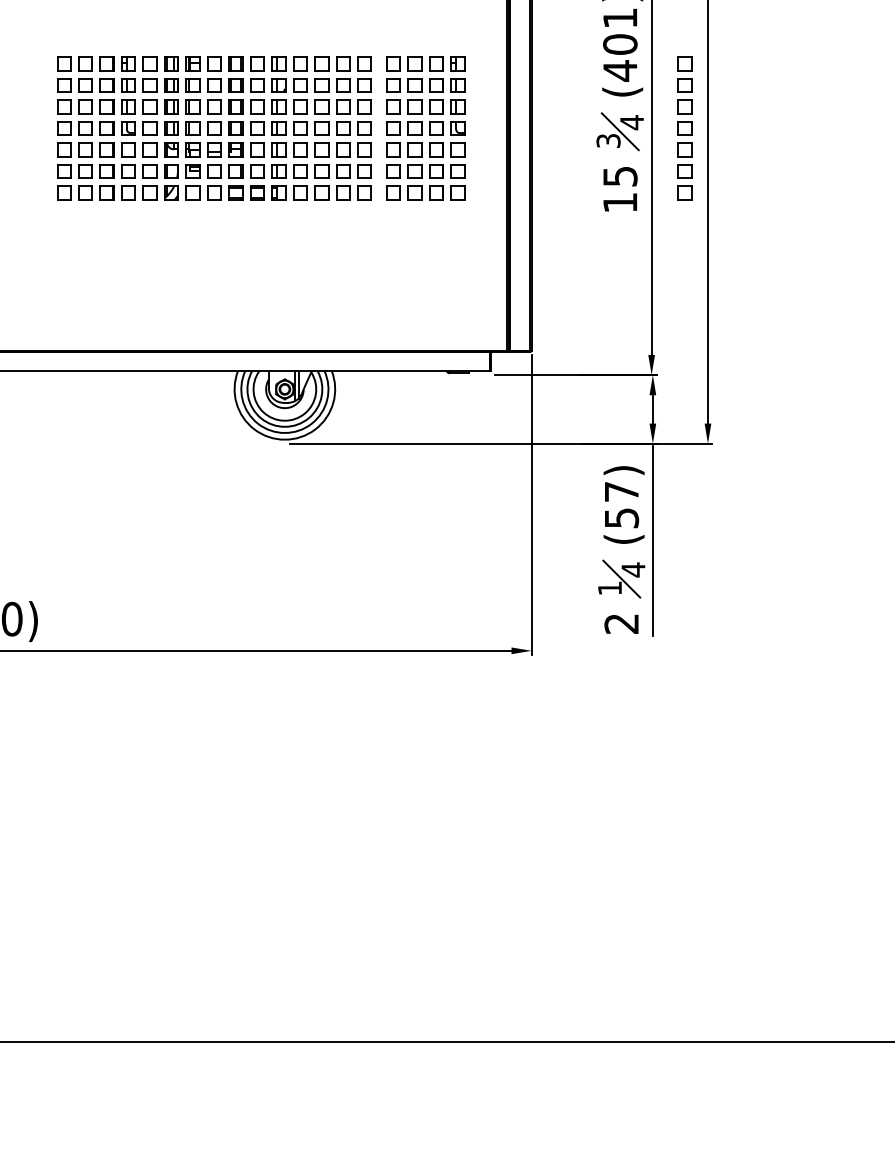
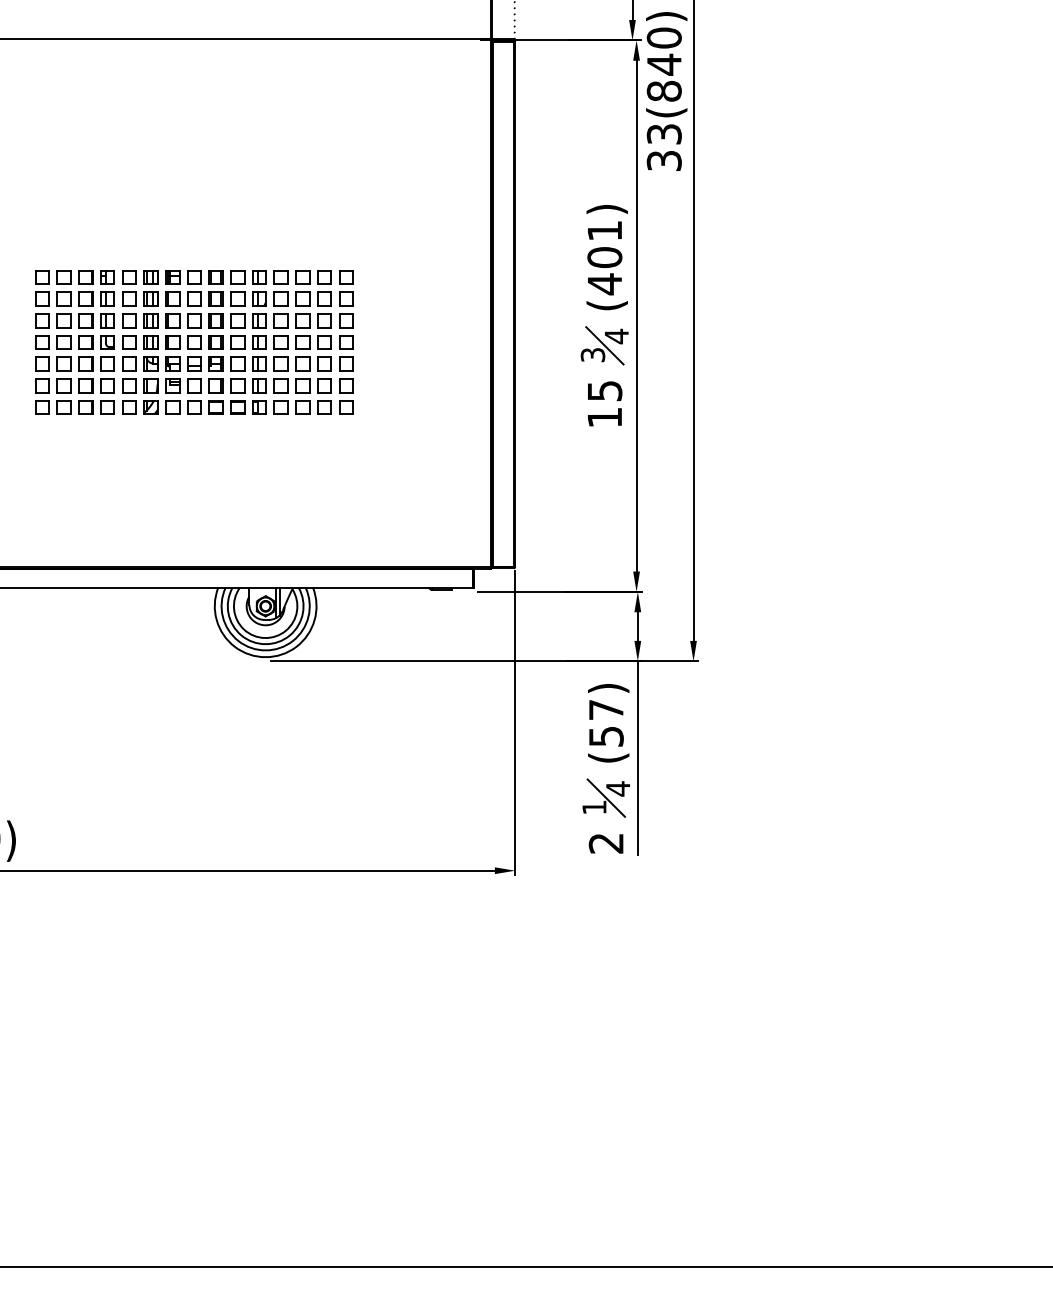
part: (425, 128) -> (407, 342), removed
part: (685, 128) -> (670, 342), removed

